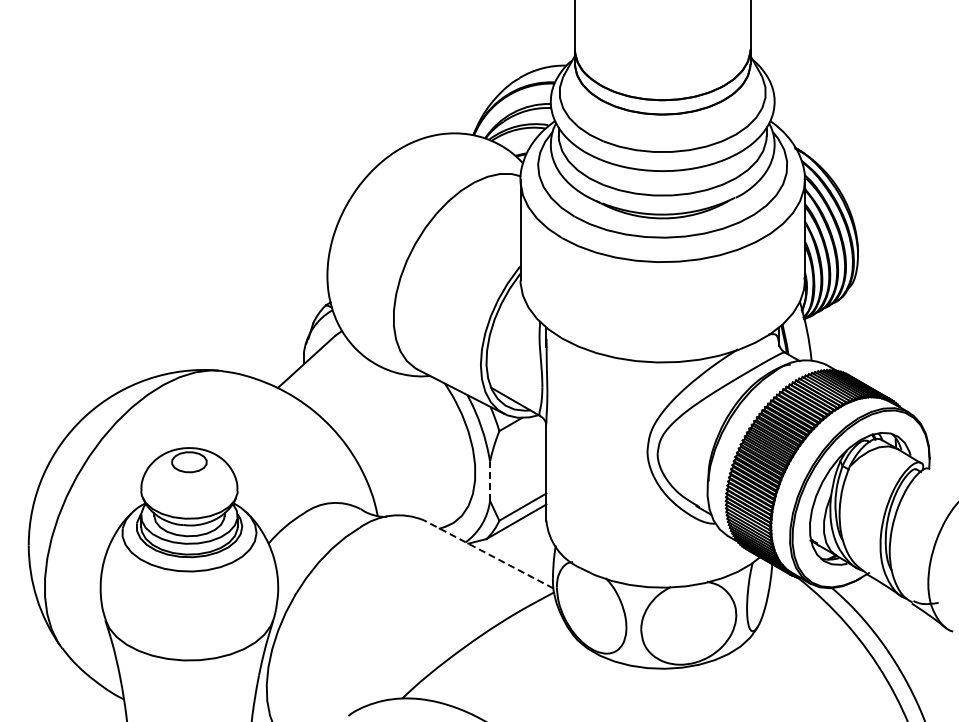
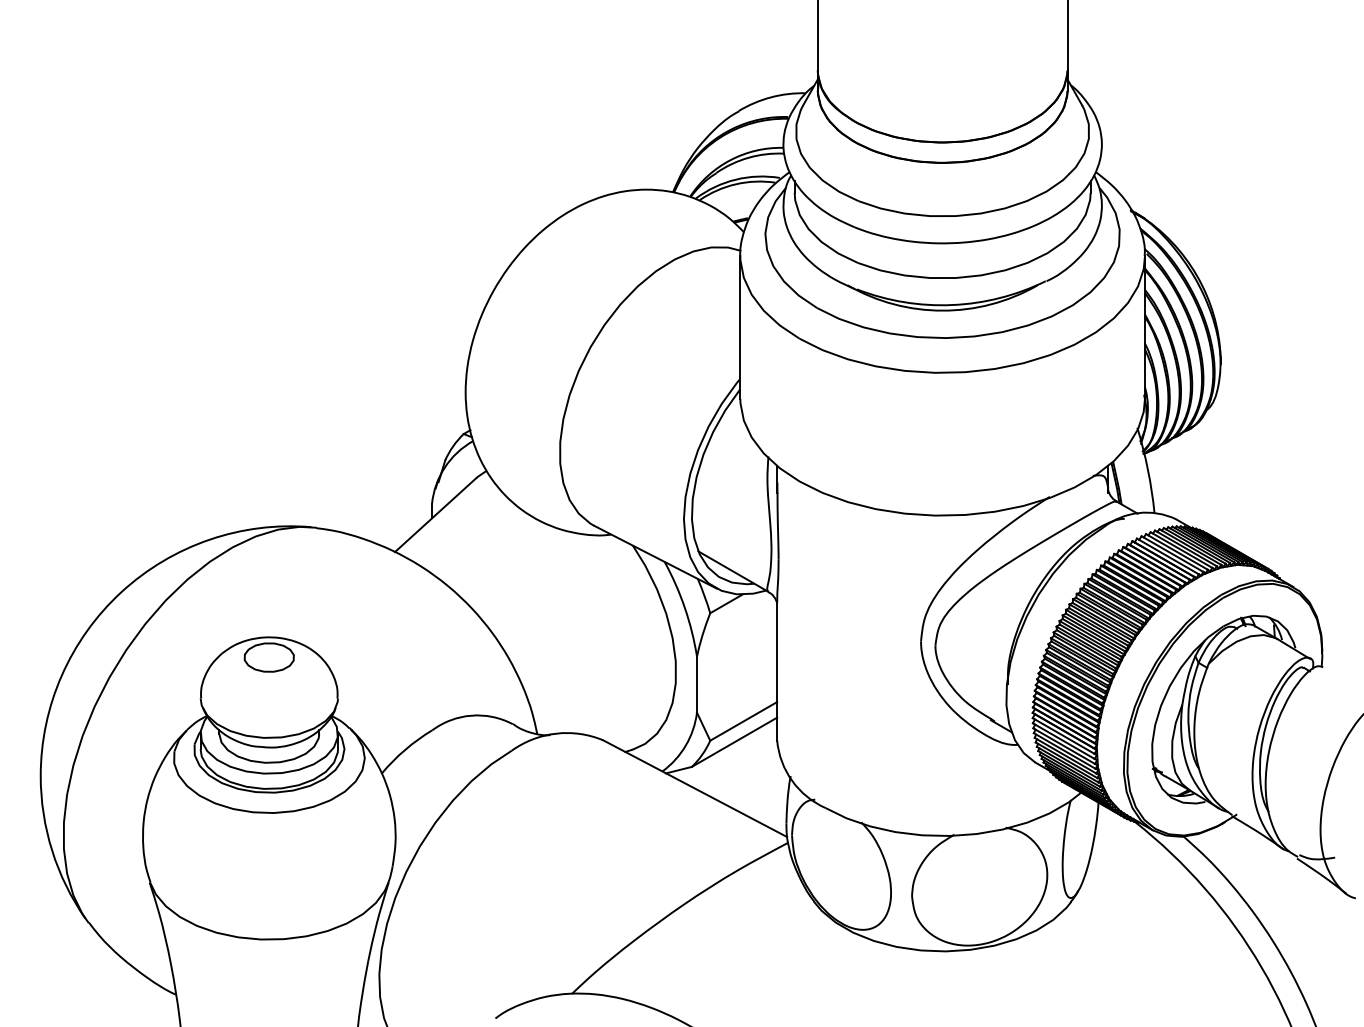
line: (490, 481) -> (697, 684), dashed -> solid
line: (488, 554) -> (694, 788), dashed -> solid

